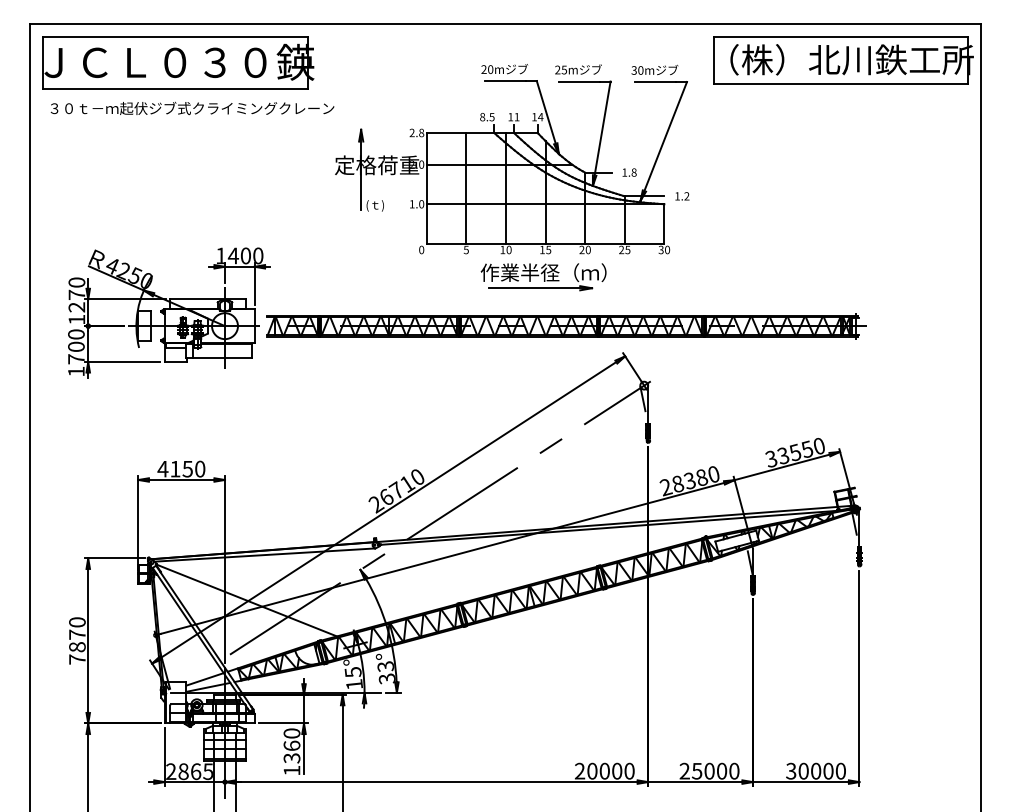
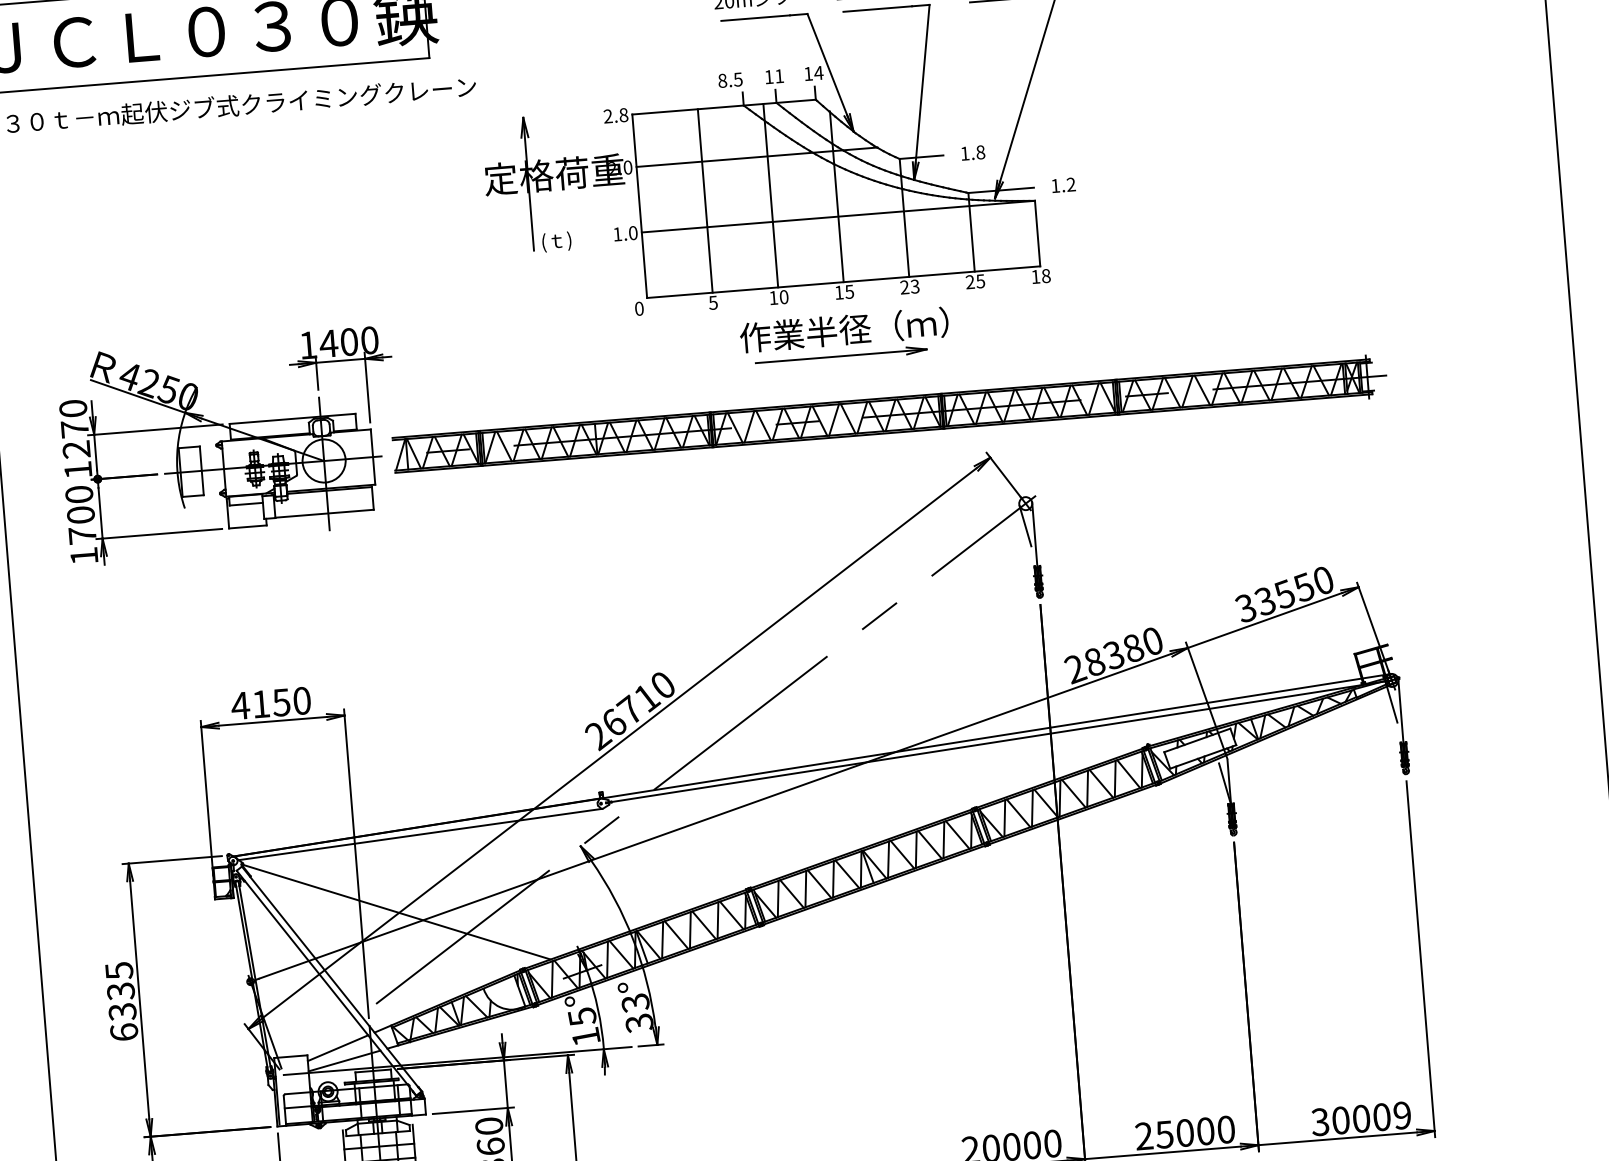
text: (664, 249) -> (1041, 275), 30 -> 18
text: (587, 250) -> (913, 287), 20 -> 23
text: (77, 640) -> (121, 1000), 7870 -> 6335
text: (840, 771) -> (1401, 1115), 30000 -> 30009

